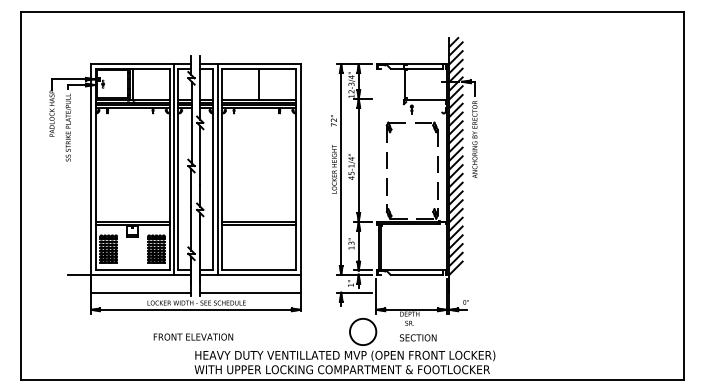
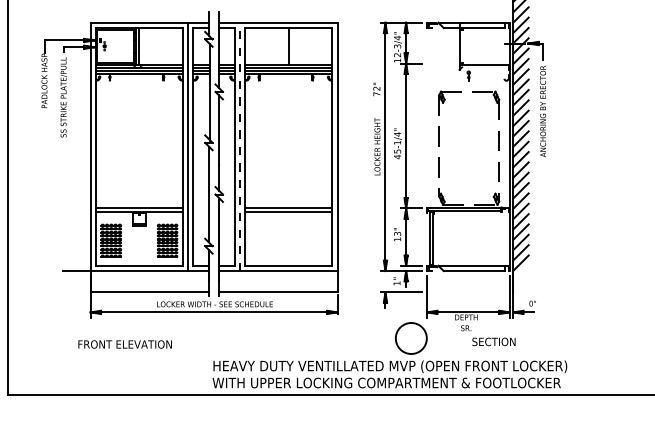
line: (217, 169) -> (239, 146), solid -> dashed
text: (193, 336) -> (125, 343), moved
text: (418, 337) -> (494, 341), moved

